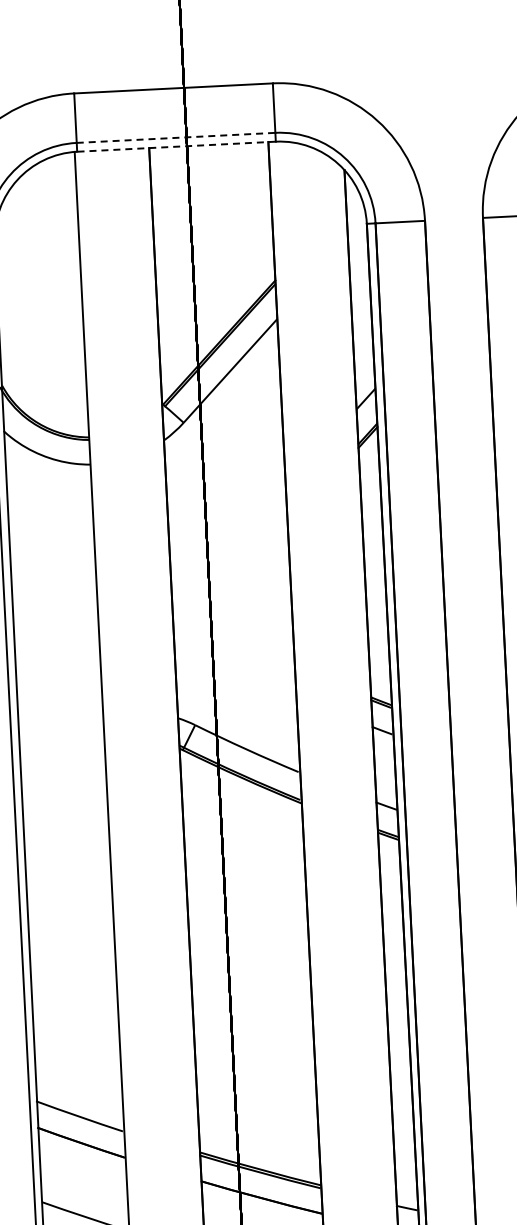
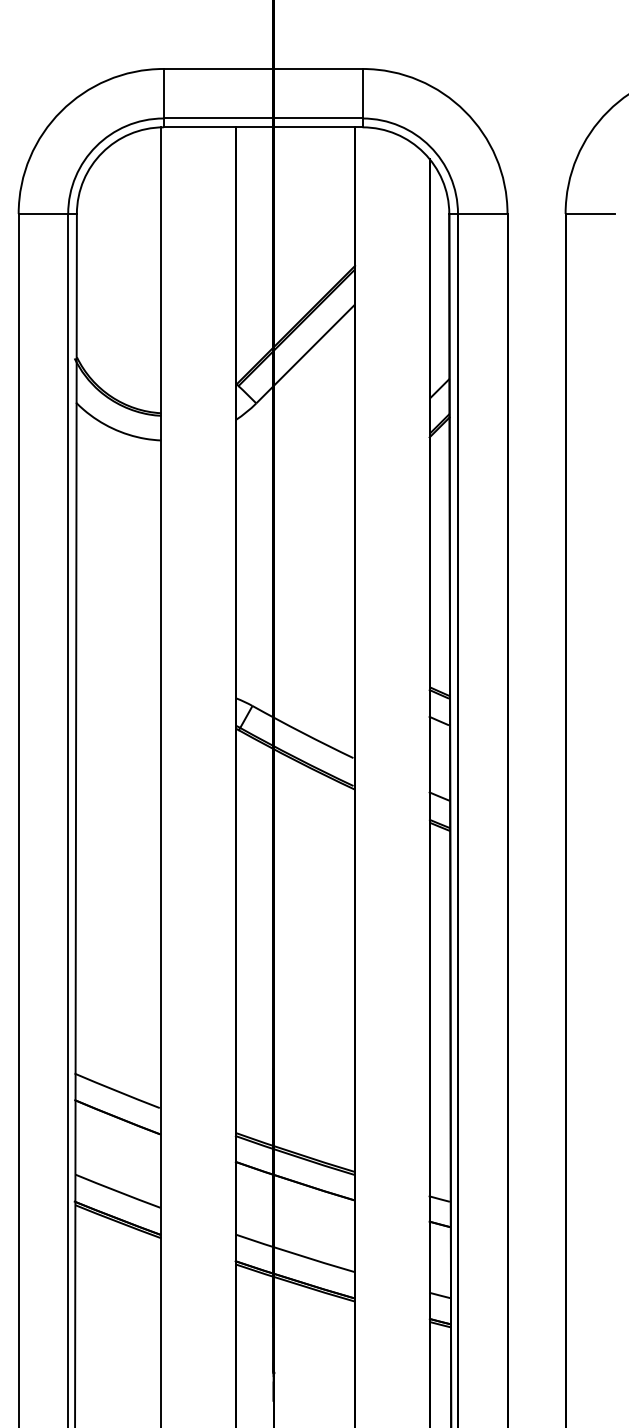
line: (176, 137) -> (263, 118), dashed -> solid
line: (175, 146) -> (262, 127), dashed -> solid

